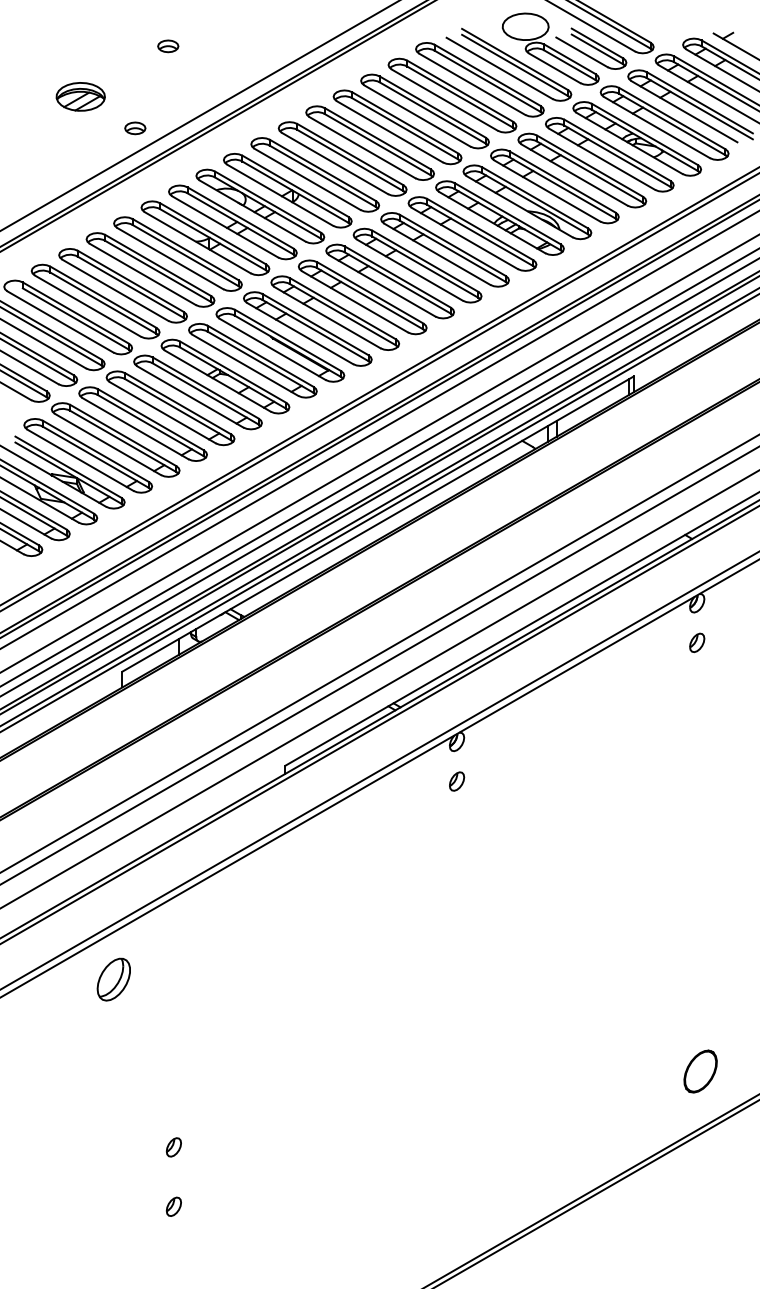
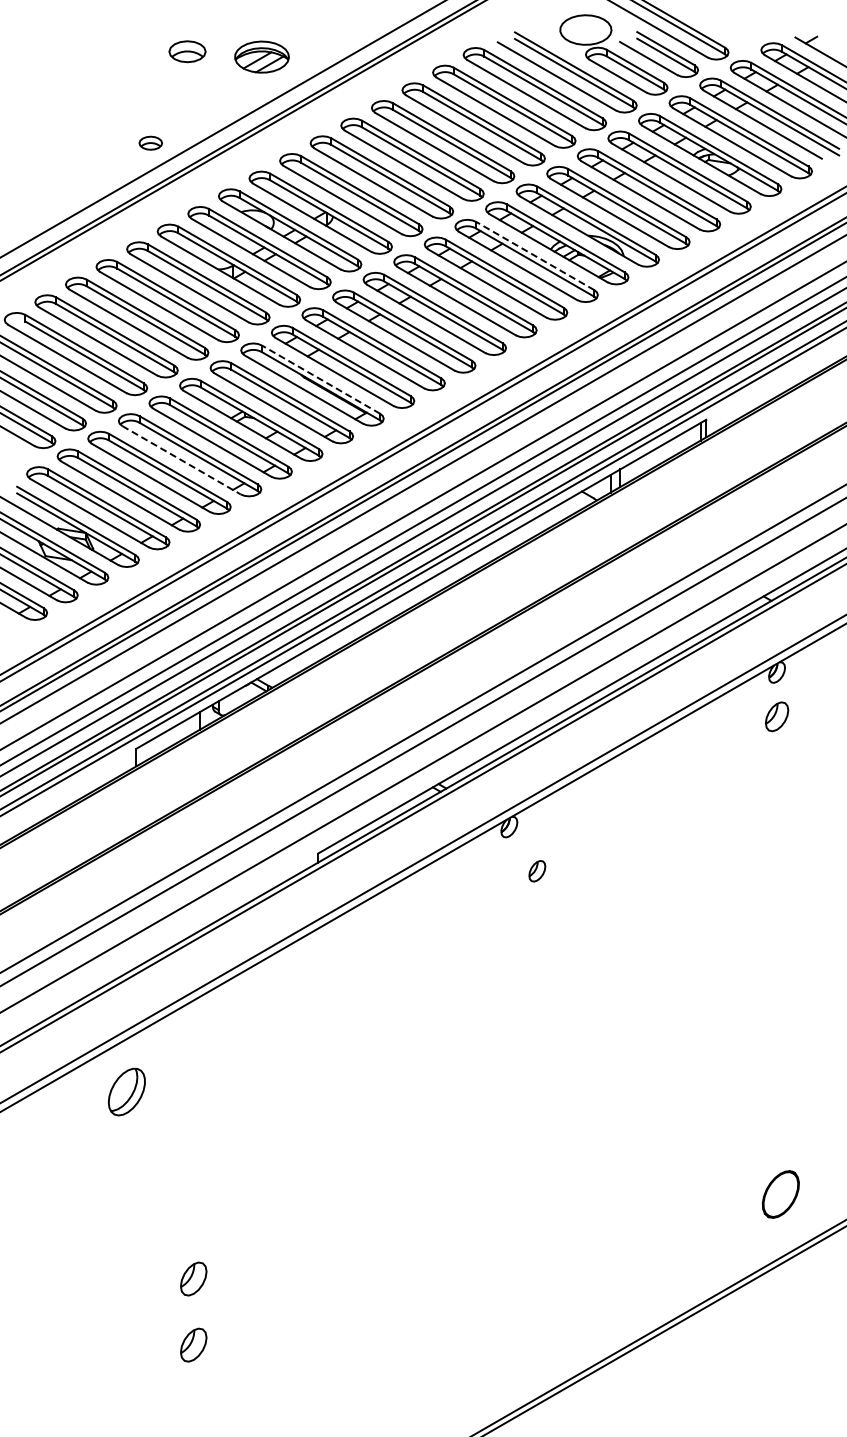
part: (168, 46) -> (187, 51), size x1.6
part: (80, 96) -> (261, 56), moved
line: (479, 229) -> (534, 255), solid -> dashed
line: (287, 340) -> (320, 379), solid -> dashed
line: (162, 413) -> (181, 460), solid -> dashed
part: (696, 642) -> (776, 716), size x1.4
part: (457, 781) -> (537, 871), moved
part: (173, 1146) -> (193, 1278), size x1.6
part: (173, 1207) -> (193, 1345), size x1.6

